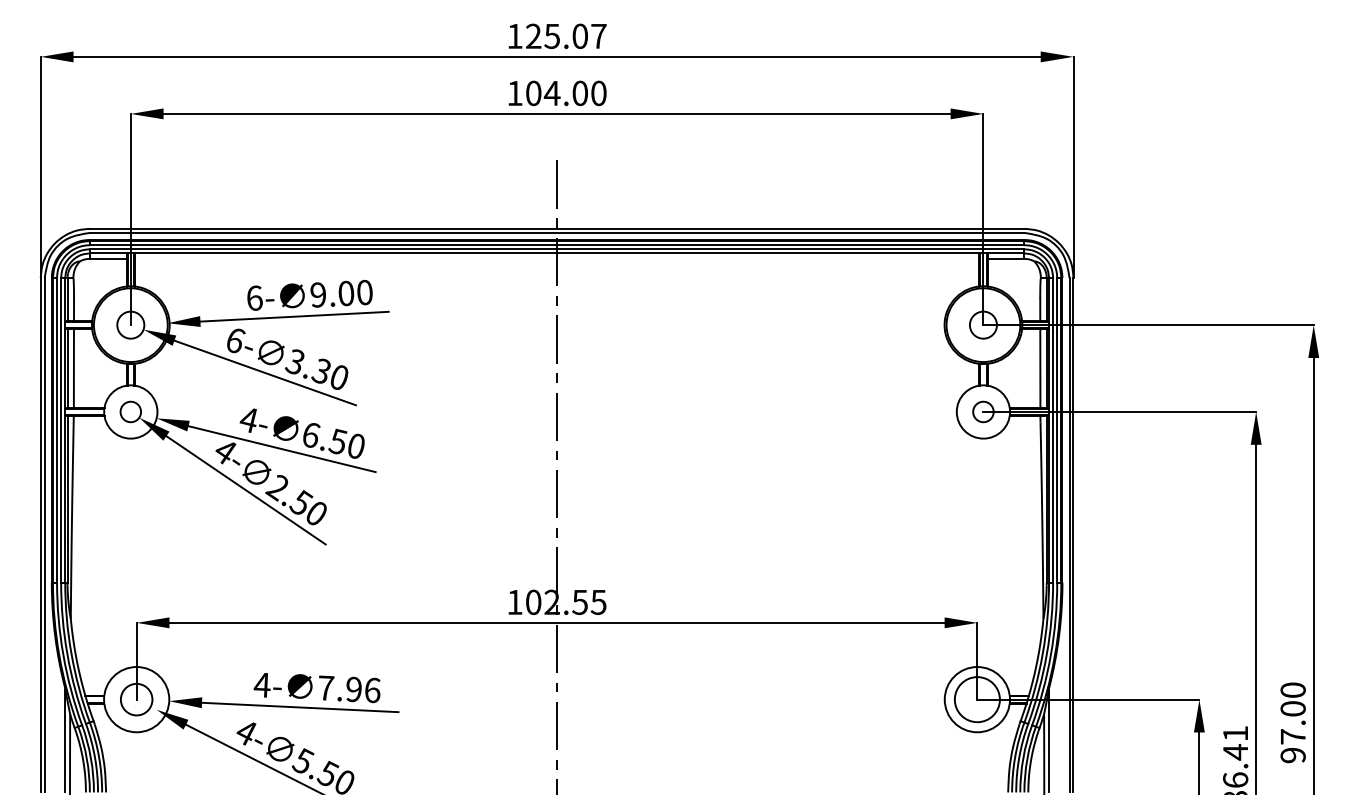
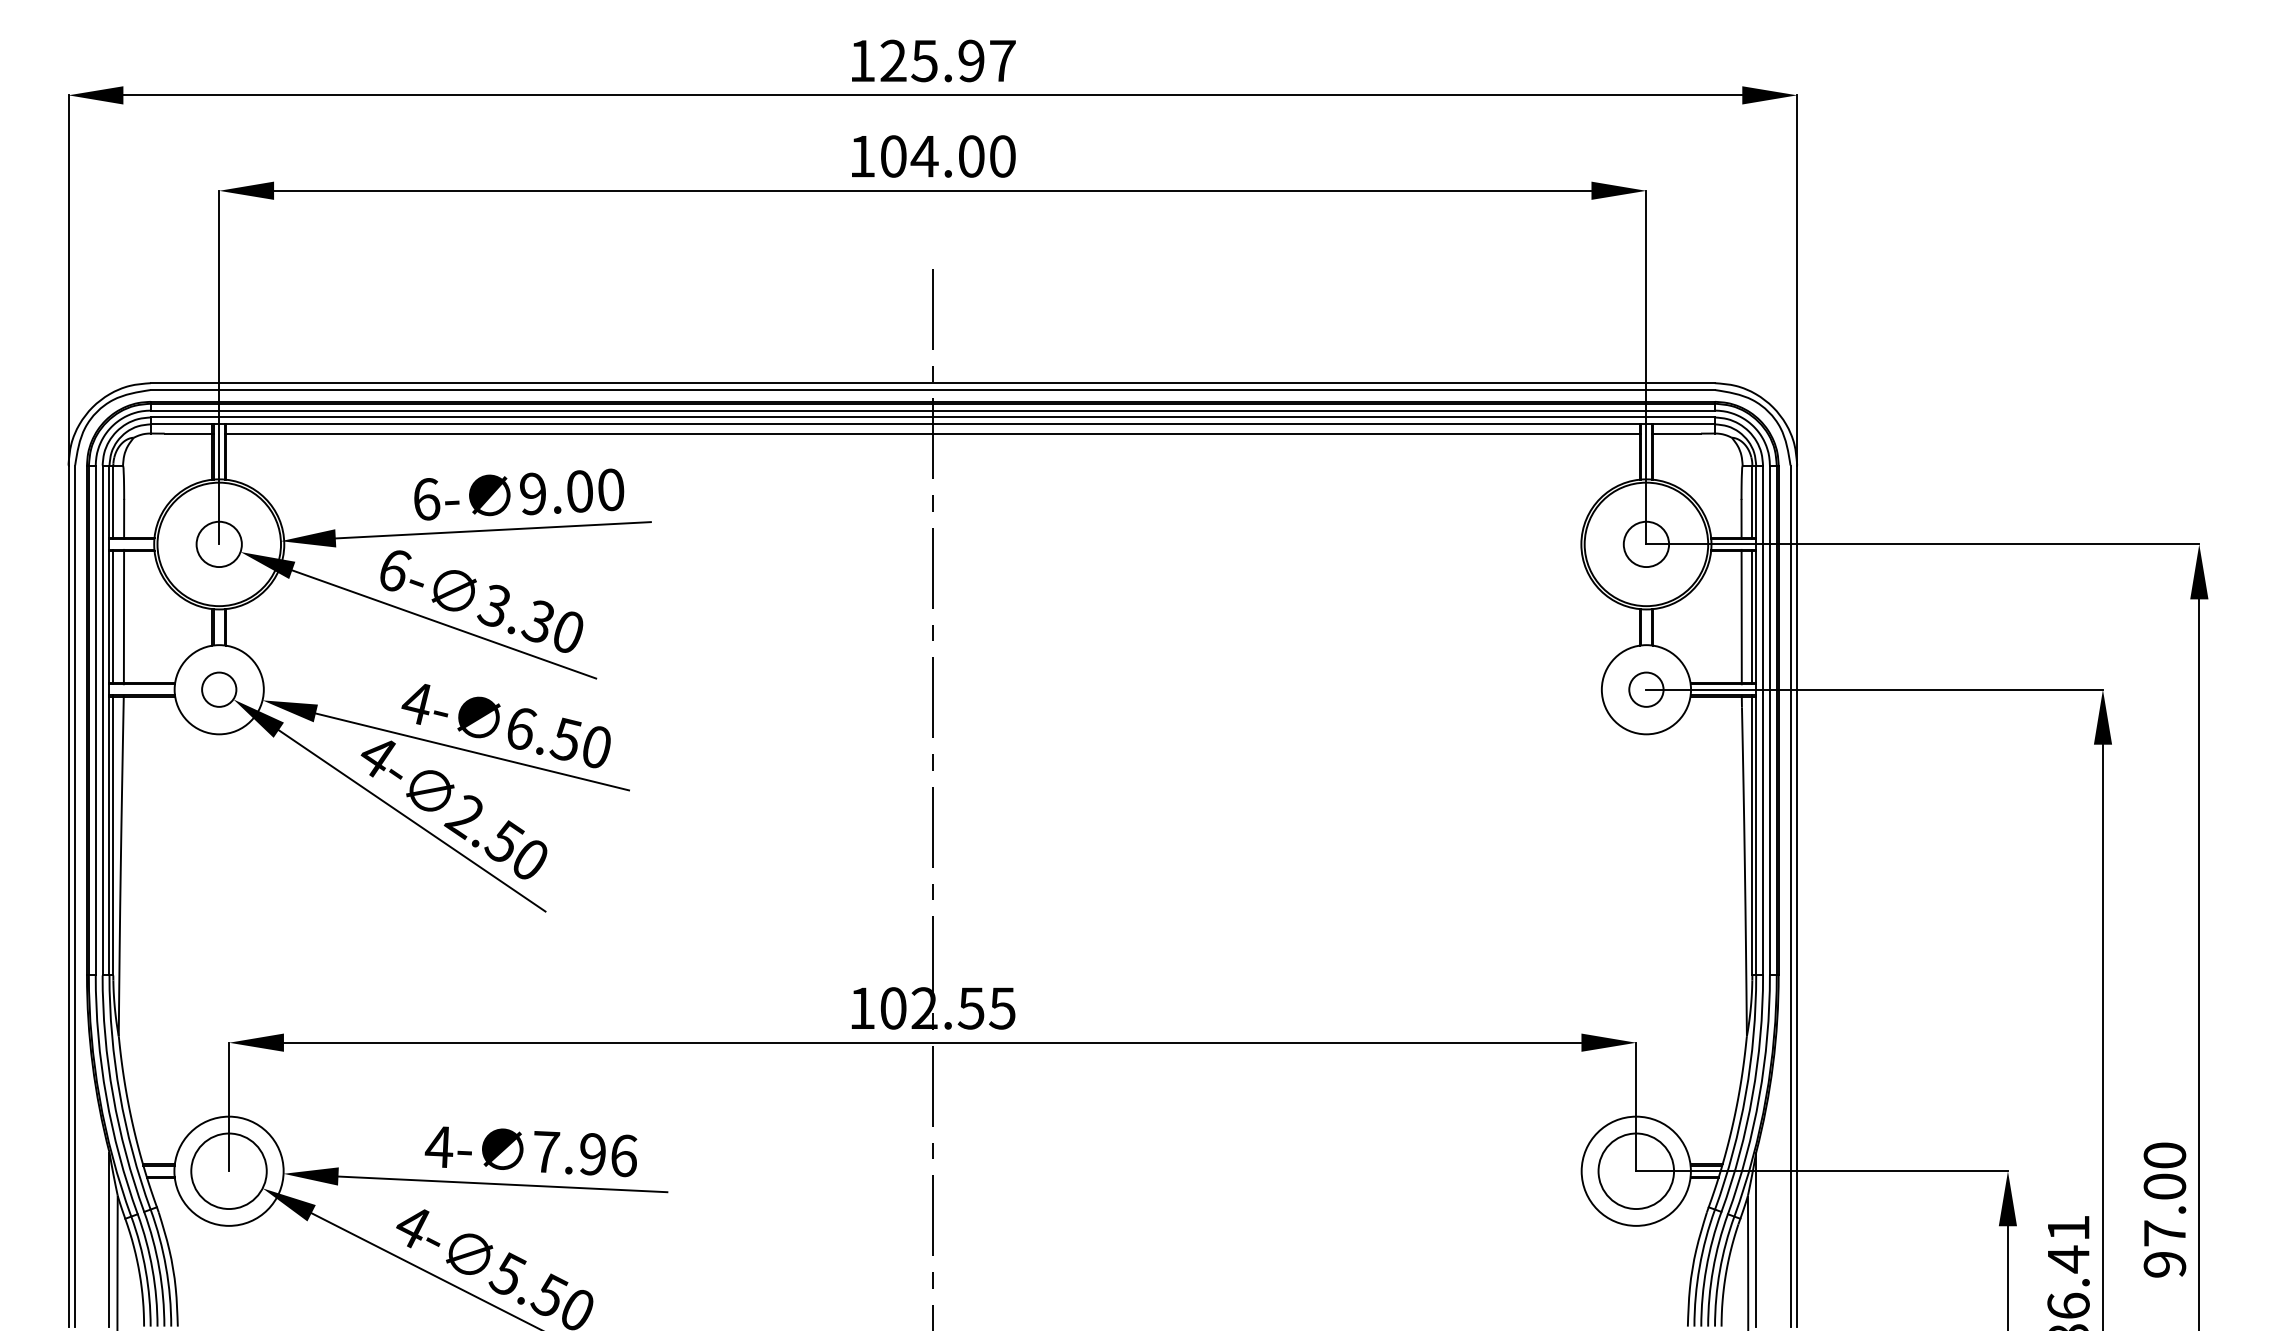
text: (579, 35) -> (970, 59), 125.07 -> 125.97
line: (557, 258) -> (933, 432), added
circle: (136, 699) -> (228, 1171), size x1.43

